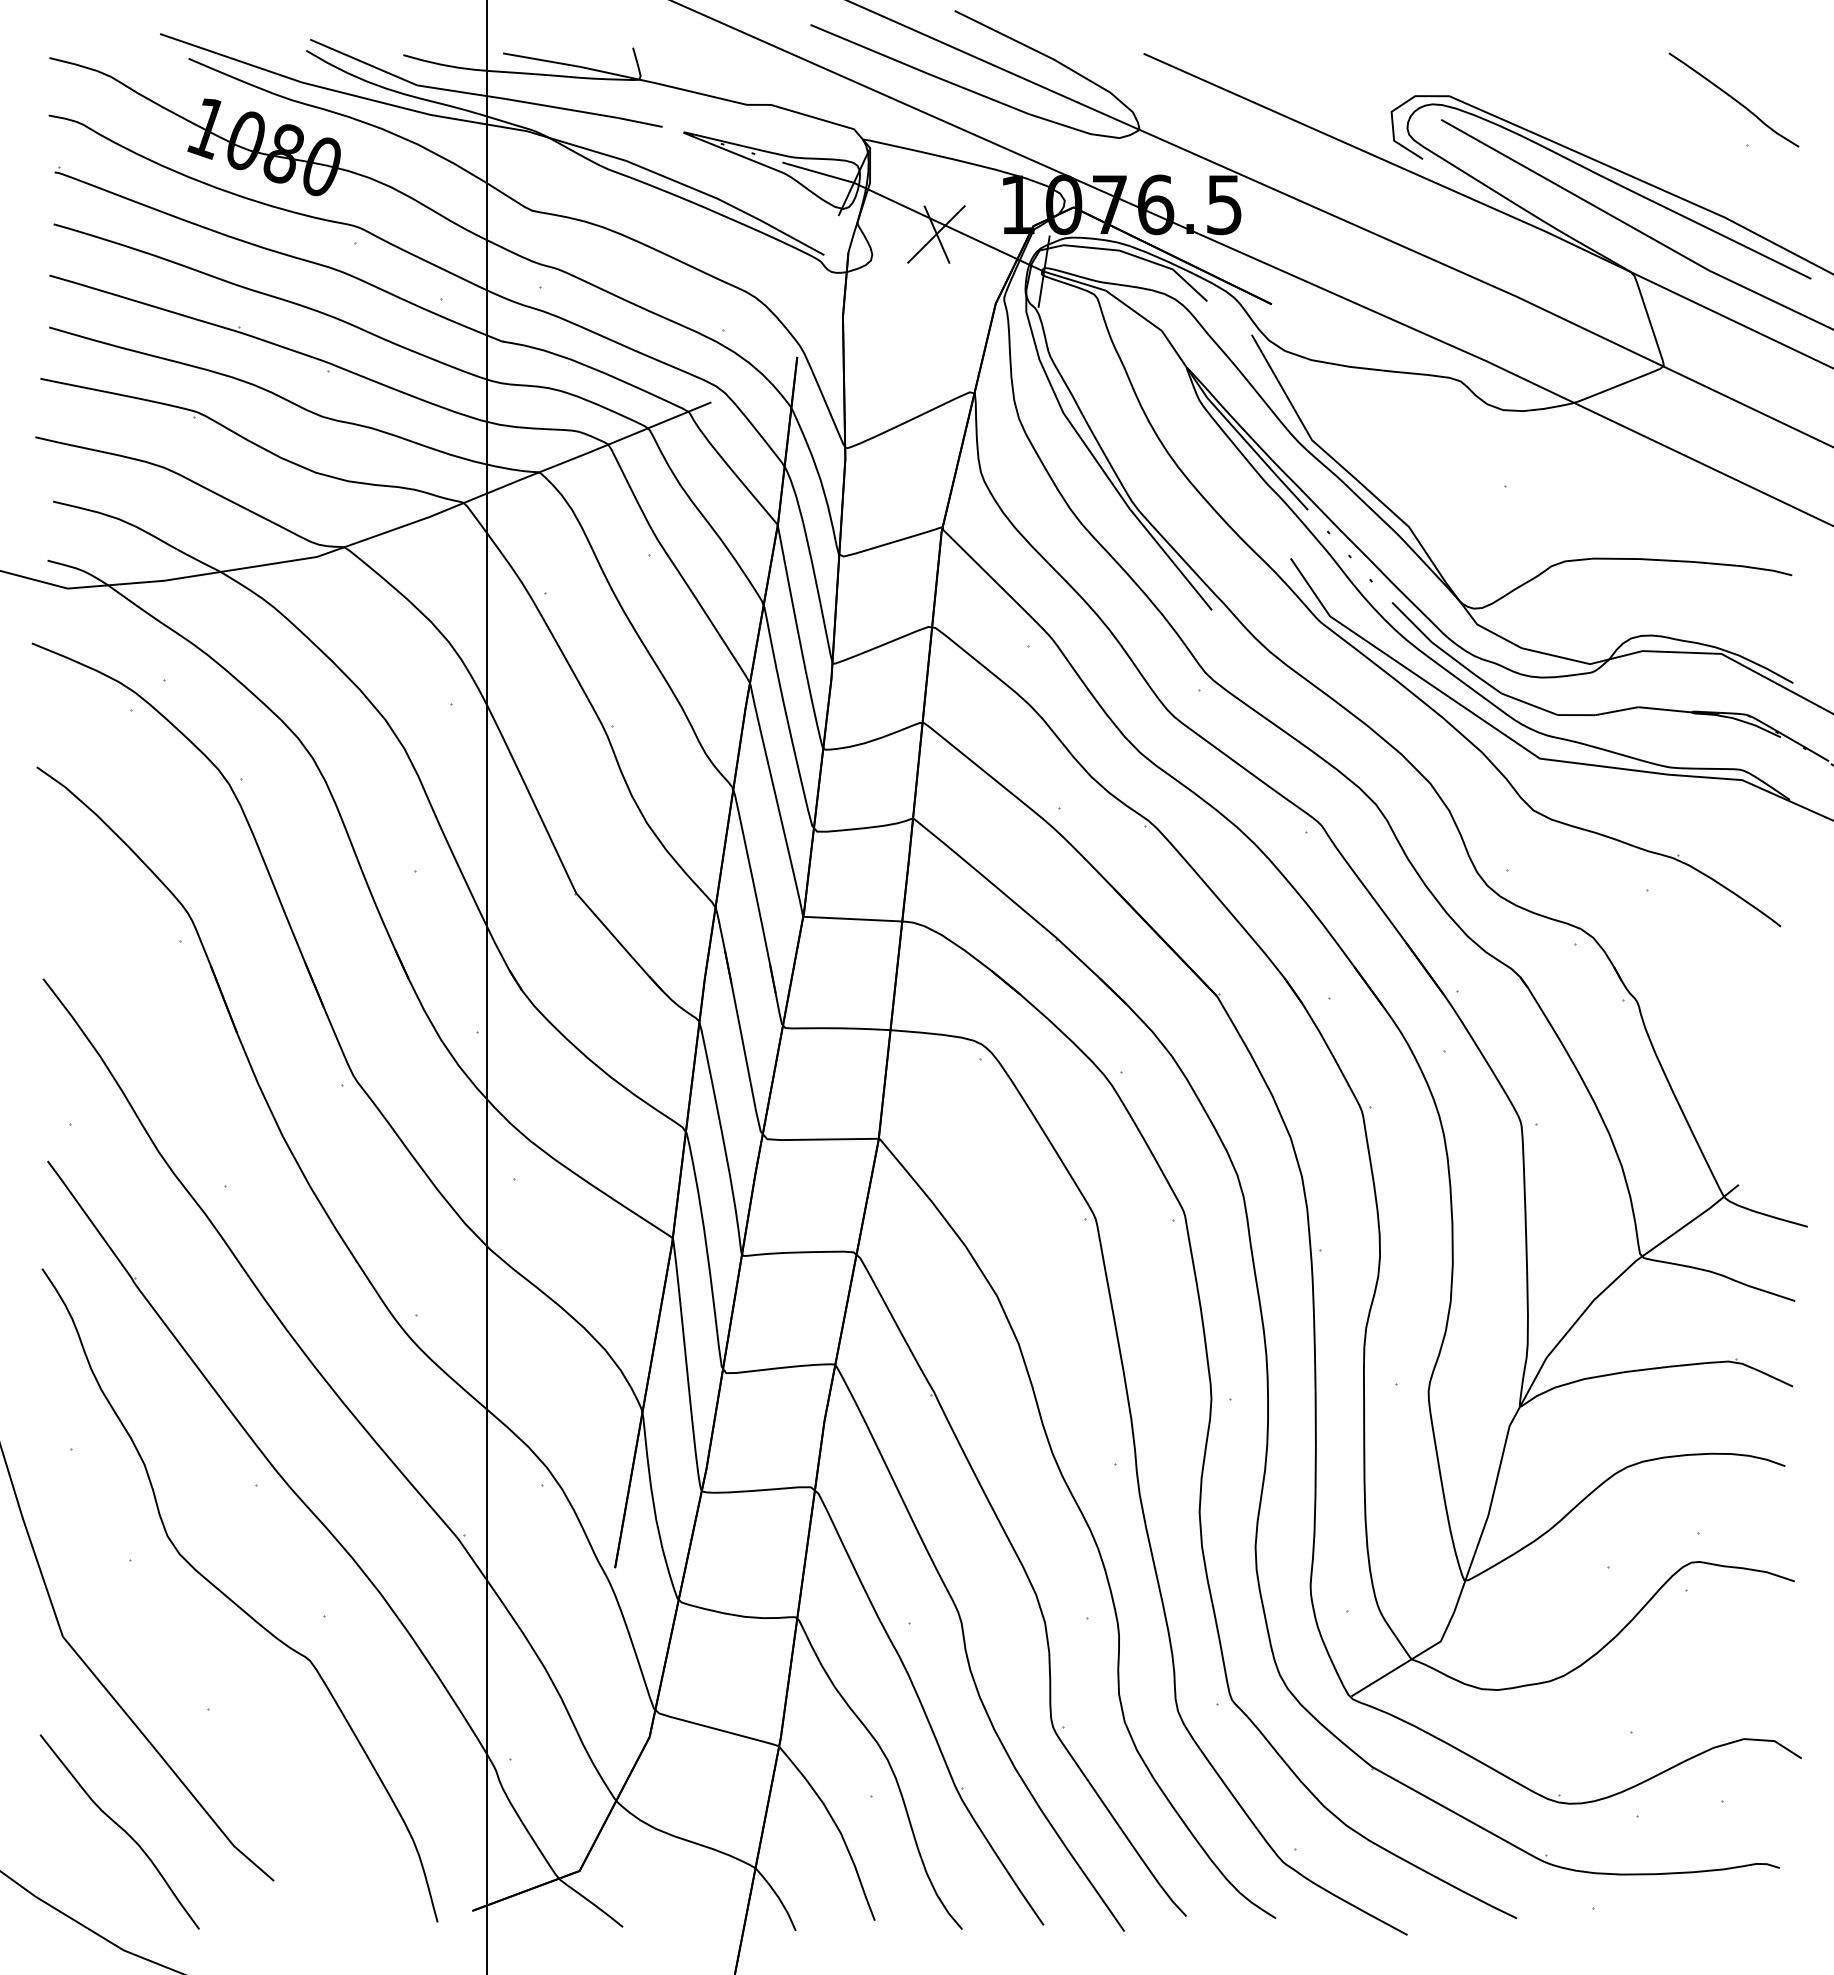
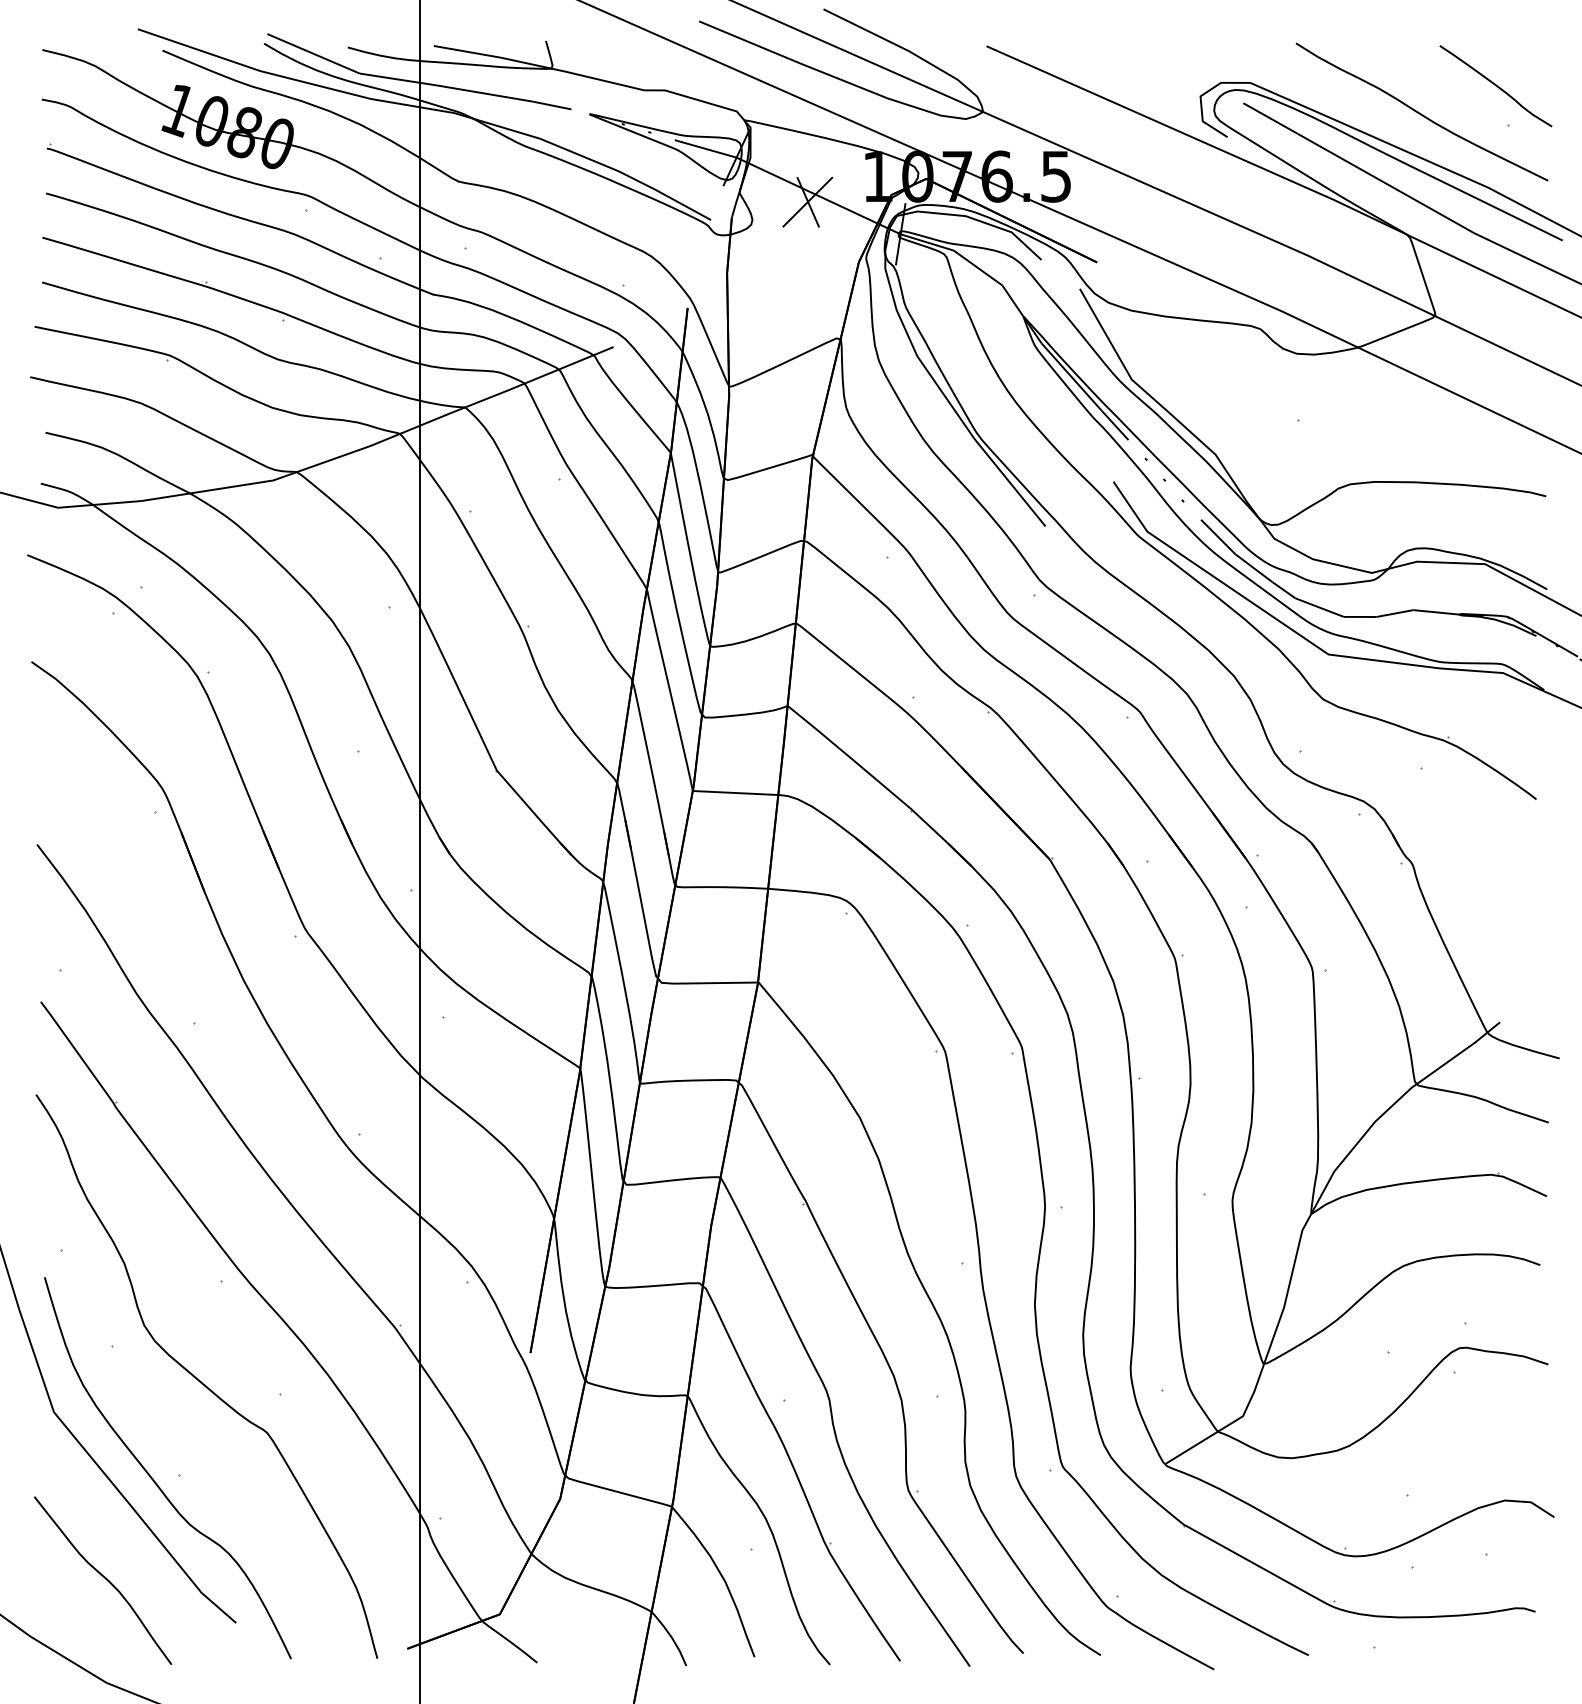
curve: (1647, 131) -> (1421, 113), added
part: (179, 1715) -> (154, 1480), added

